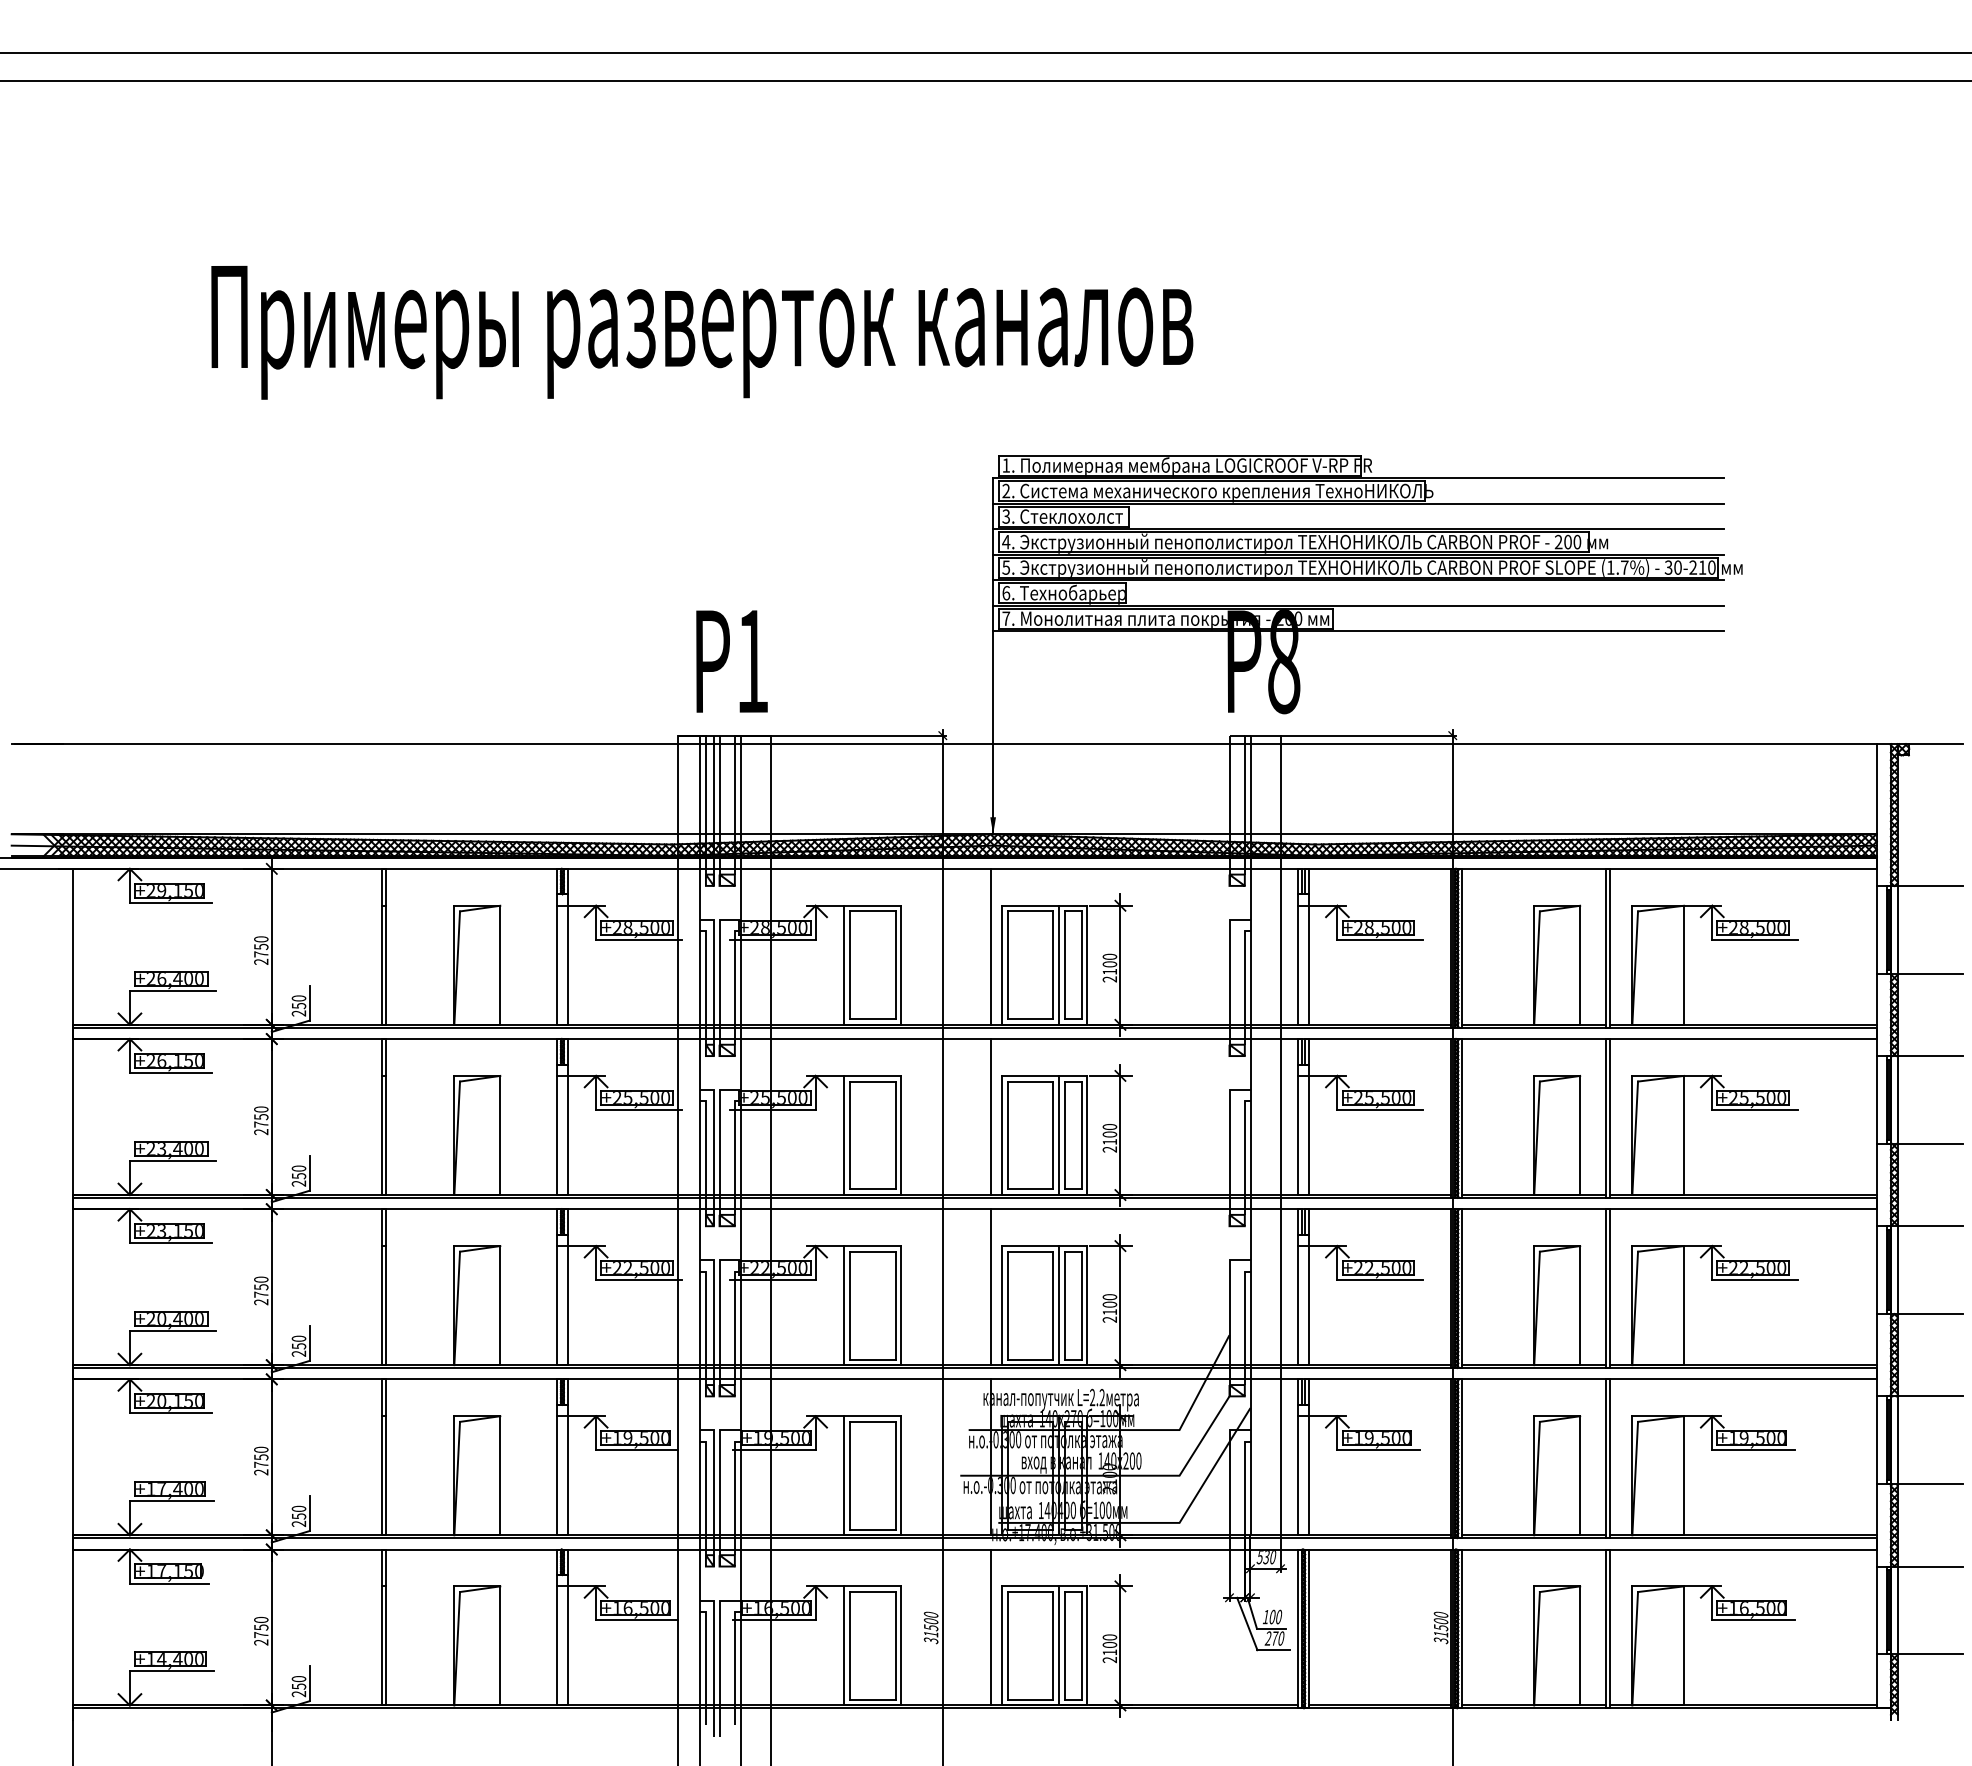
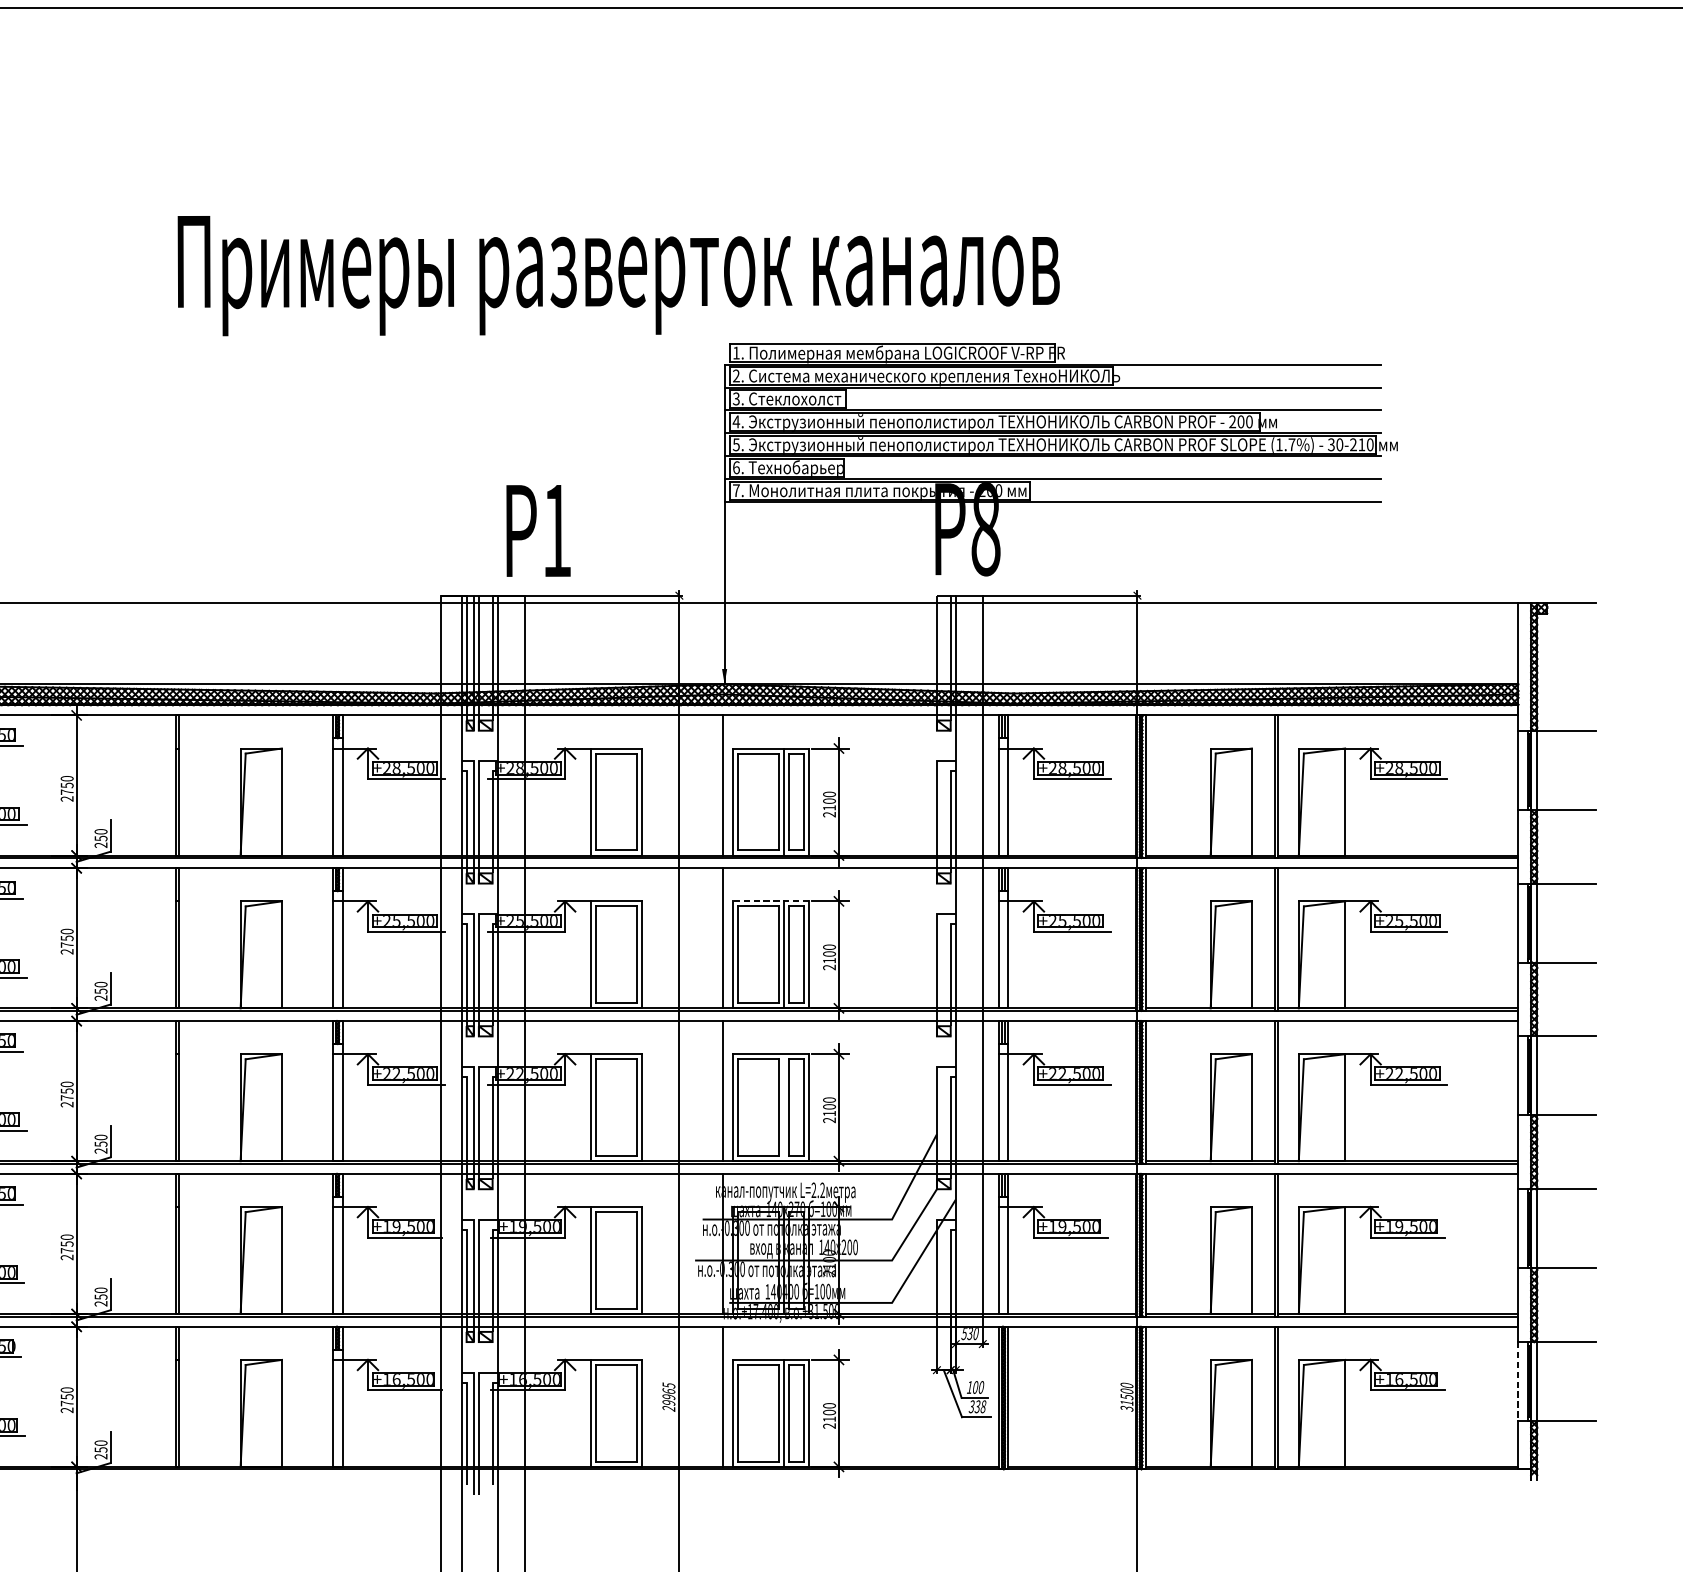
text: (702, 332) -> (618, 275), moved
text: (731, 661) -> (538, 530), moved
line: (1044, 1075) -> (770, 901), solid -> dashed
line: (1058, 1305) -> (783, 1107), removed
line: (1876, 1610) -> (1518, 1381), solid -> dashed
text: (930, 1627) -> (668, 1396), 31500 -> 29965
text: (1274, 1638) -> (977, 1406), 270 -> 338

